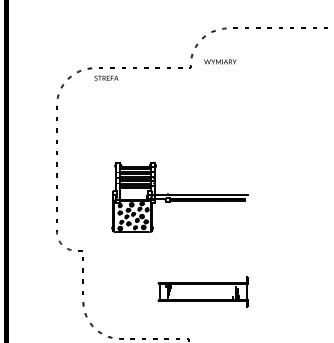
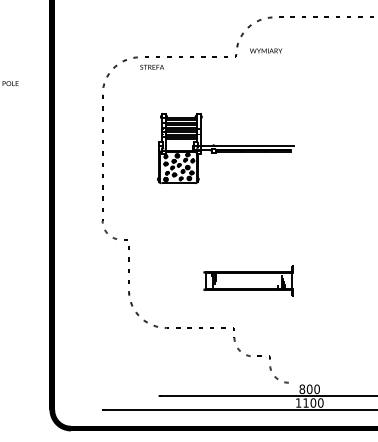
part: (179, 197) -> (225, 148), moved

